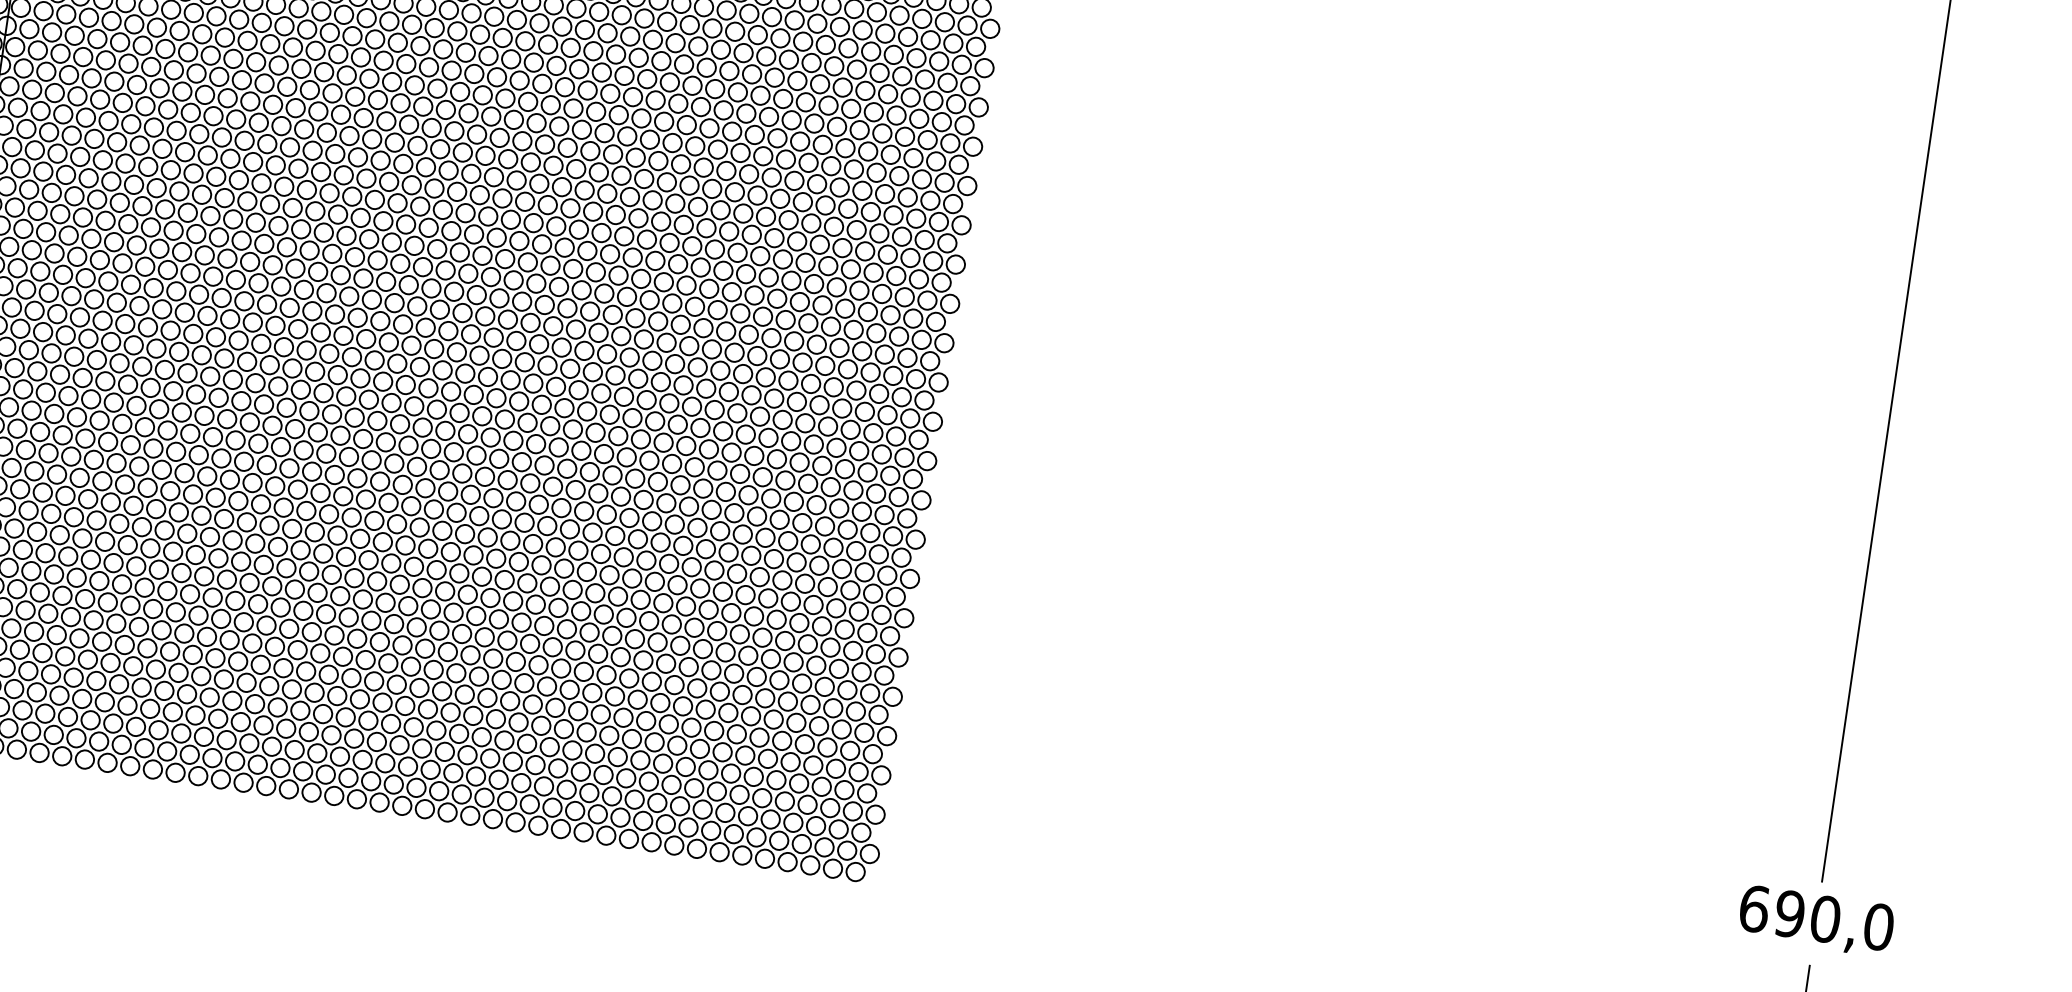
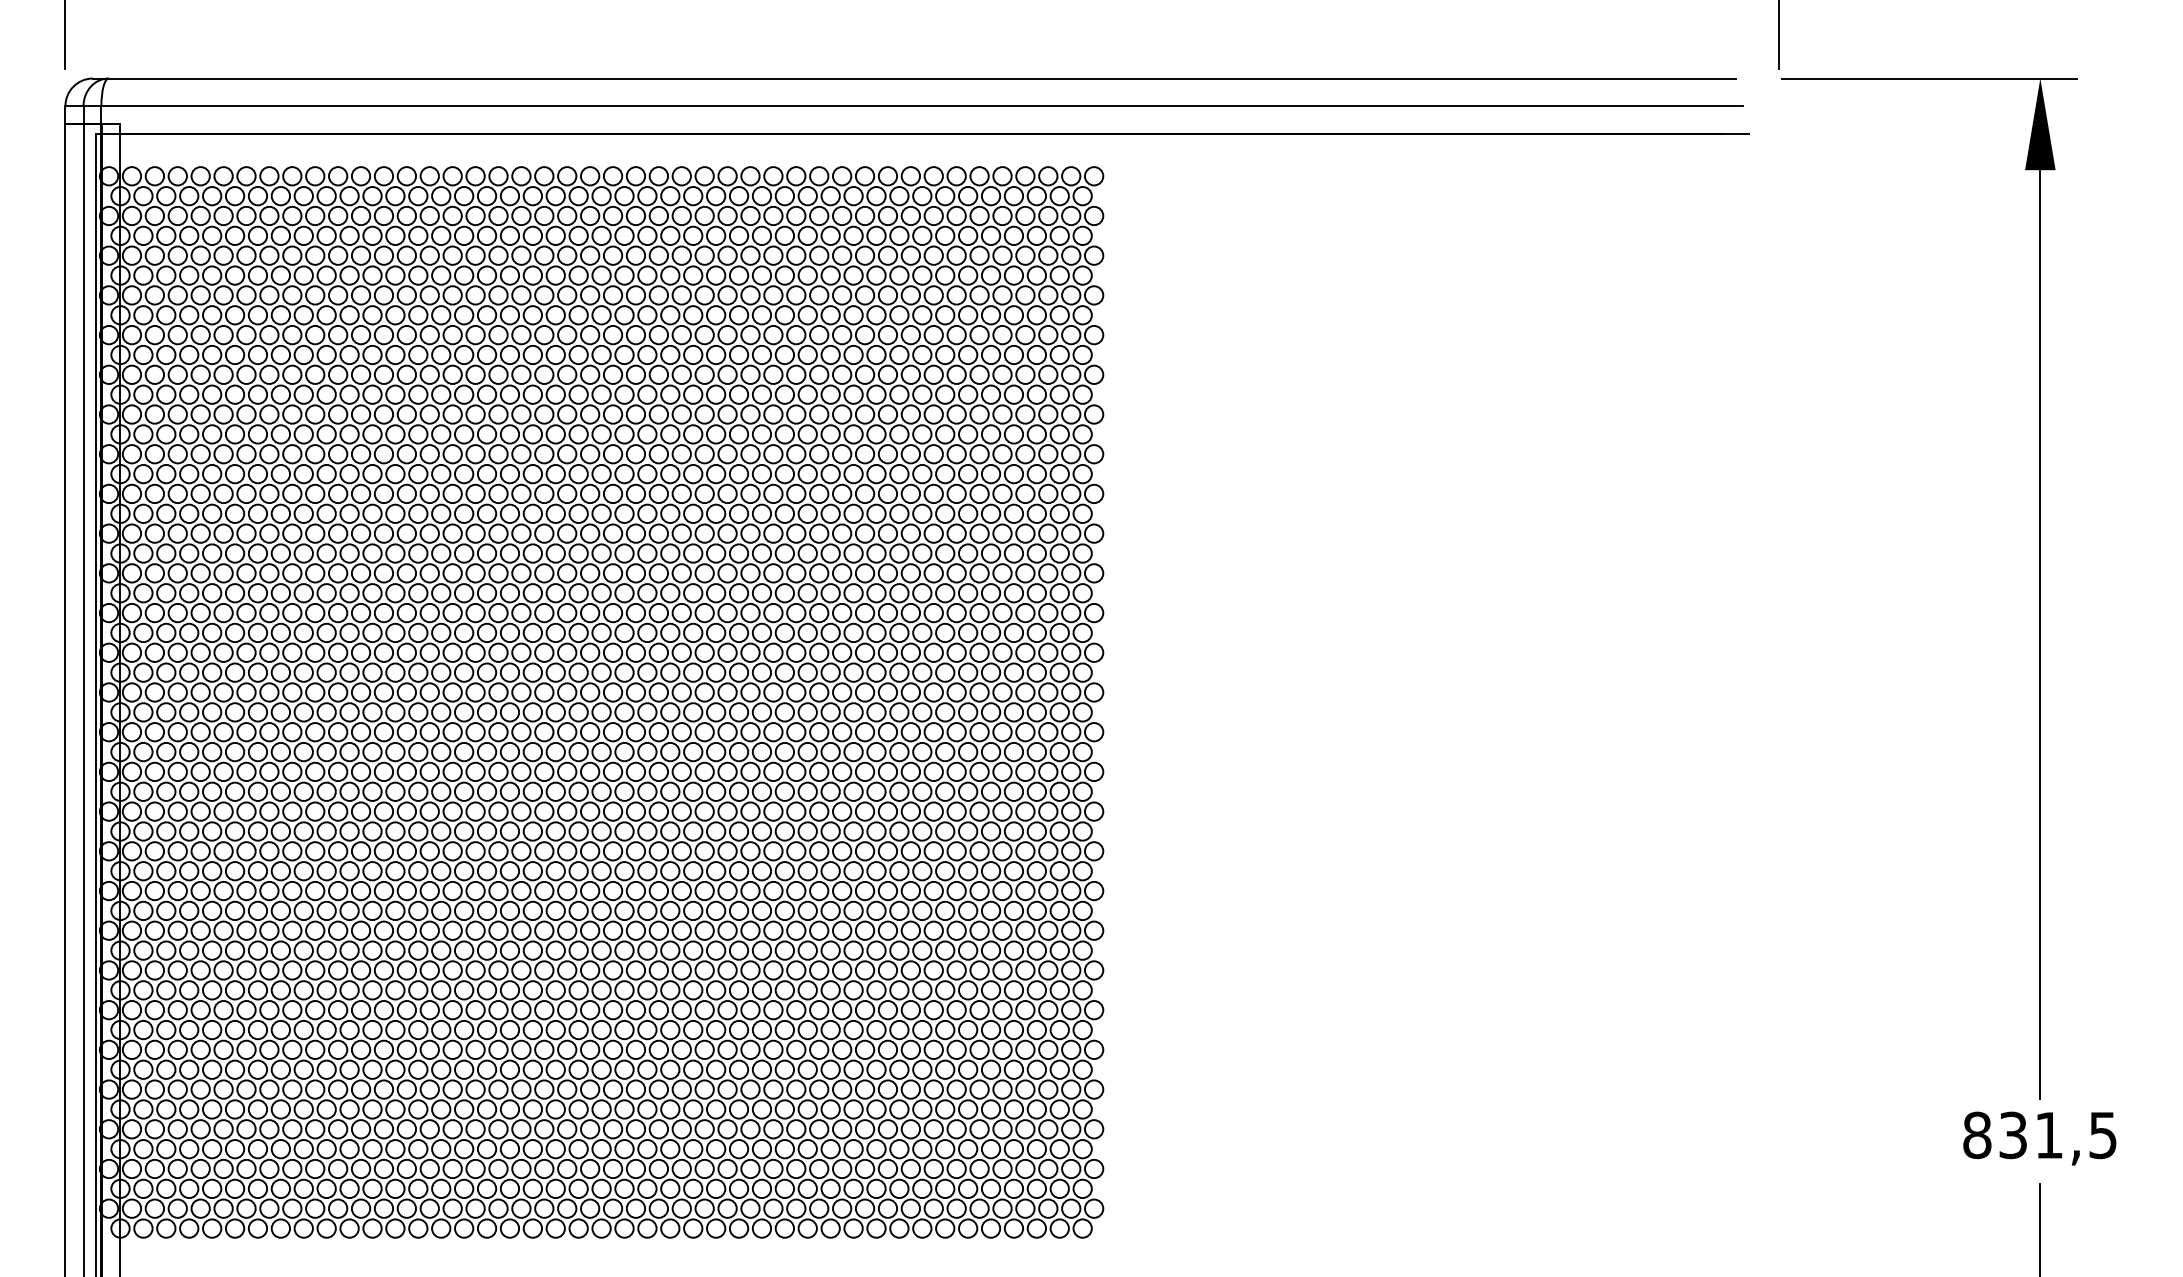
text: (1816, 918) -> (2040, 1135), 690,0 -> 831,5

